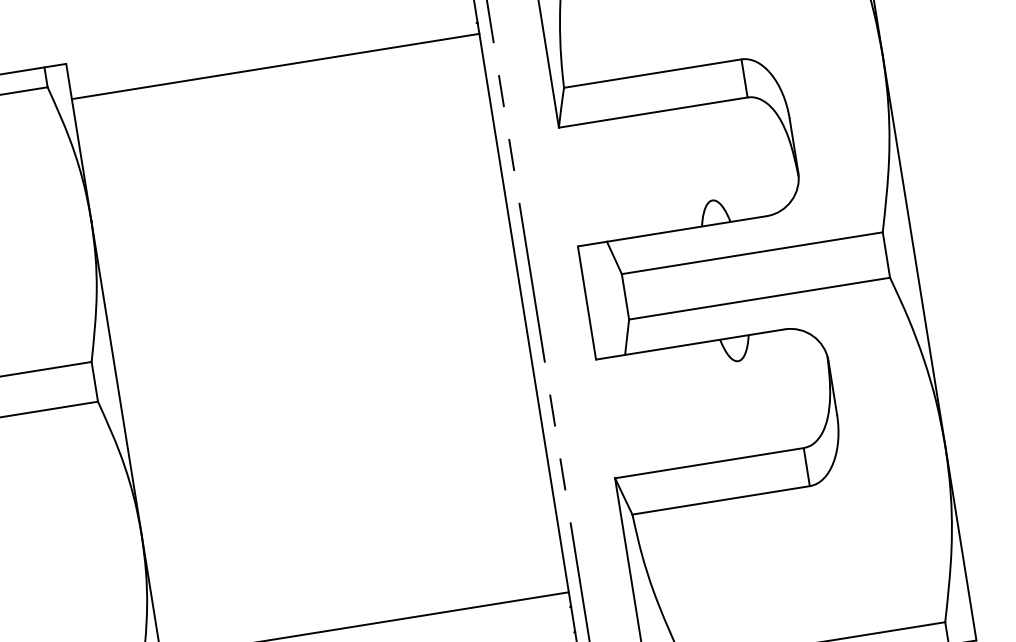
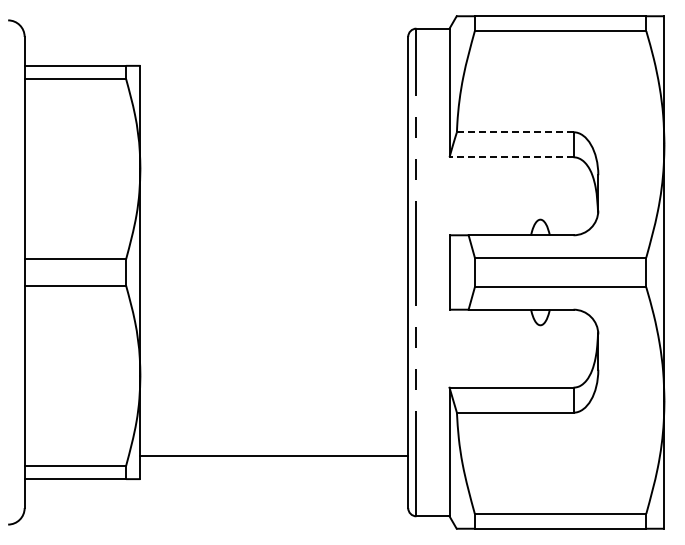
line: (276, 67) -> (274, 89), removed
line: (651, 74) -> (514, 132), solid -> dashed
line: (653, 112) -> (511, 157), solid -> dashed

